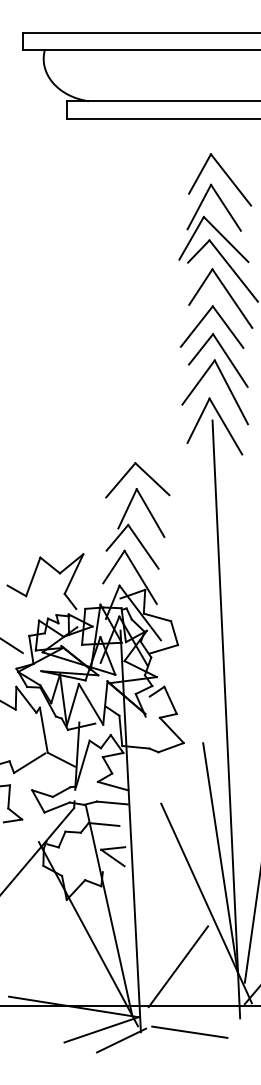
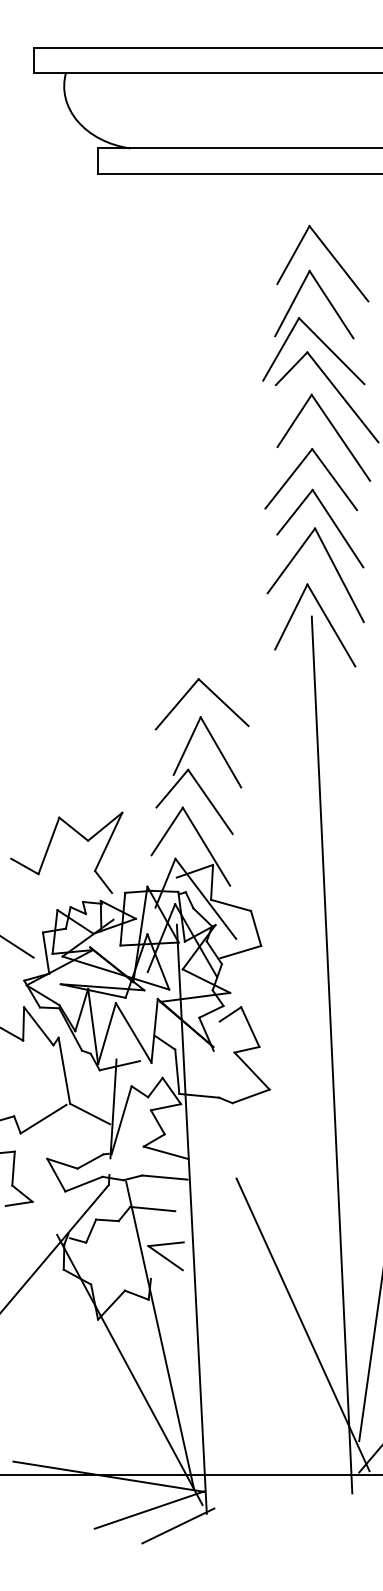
line: (220, 858) -> (323, 1258), removed
line: (178, 966) -> (261, 1417), removed
line: (189, 1031) -> (278, 1512), removed

